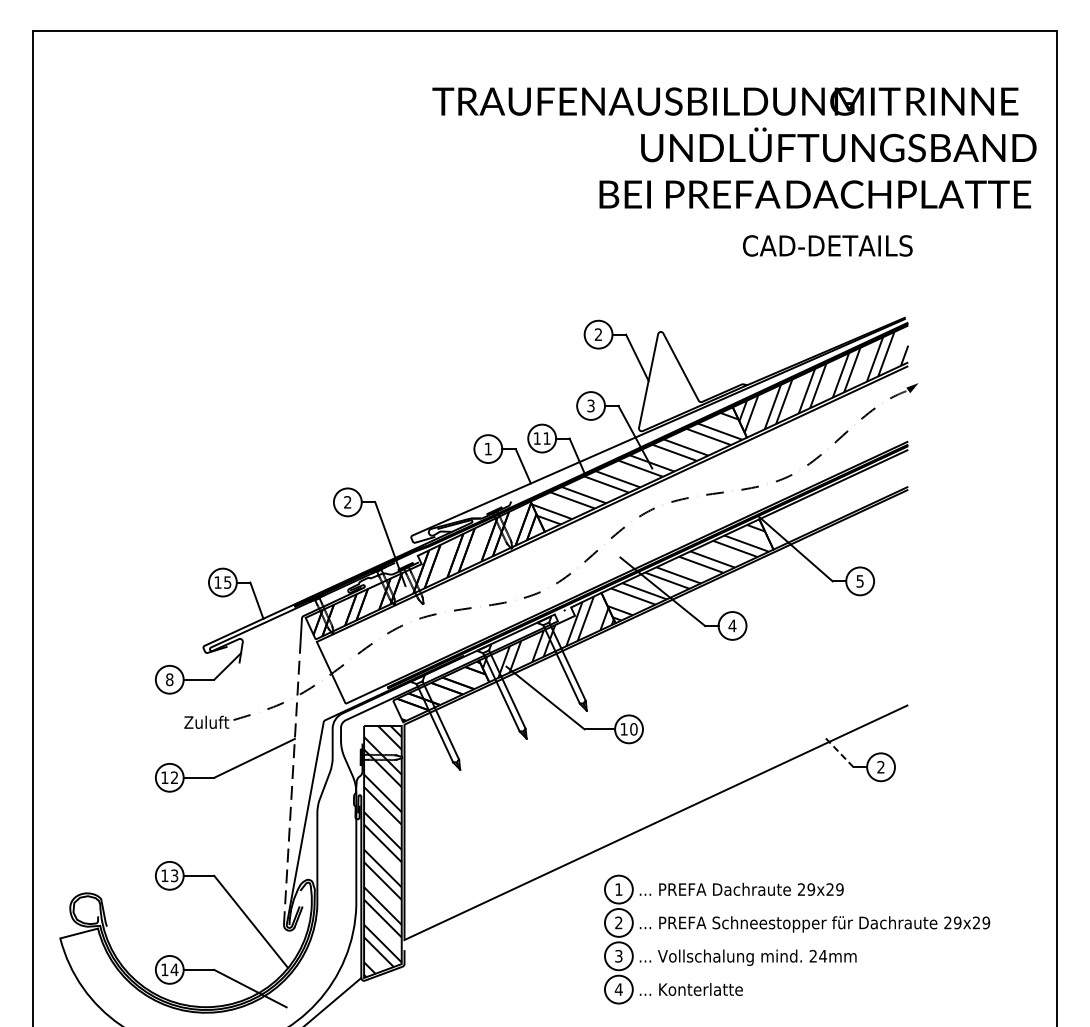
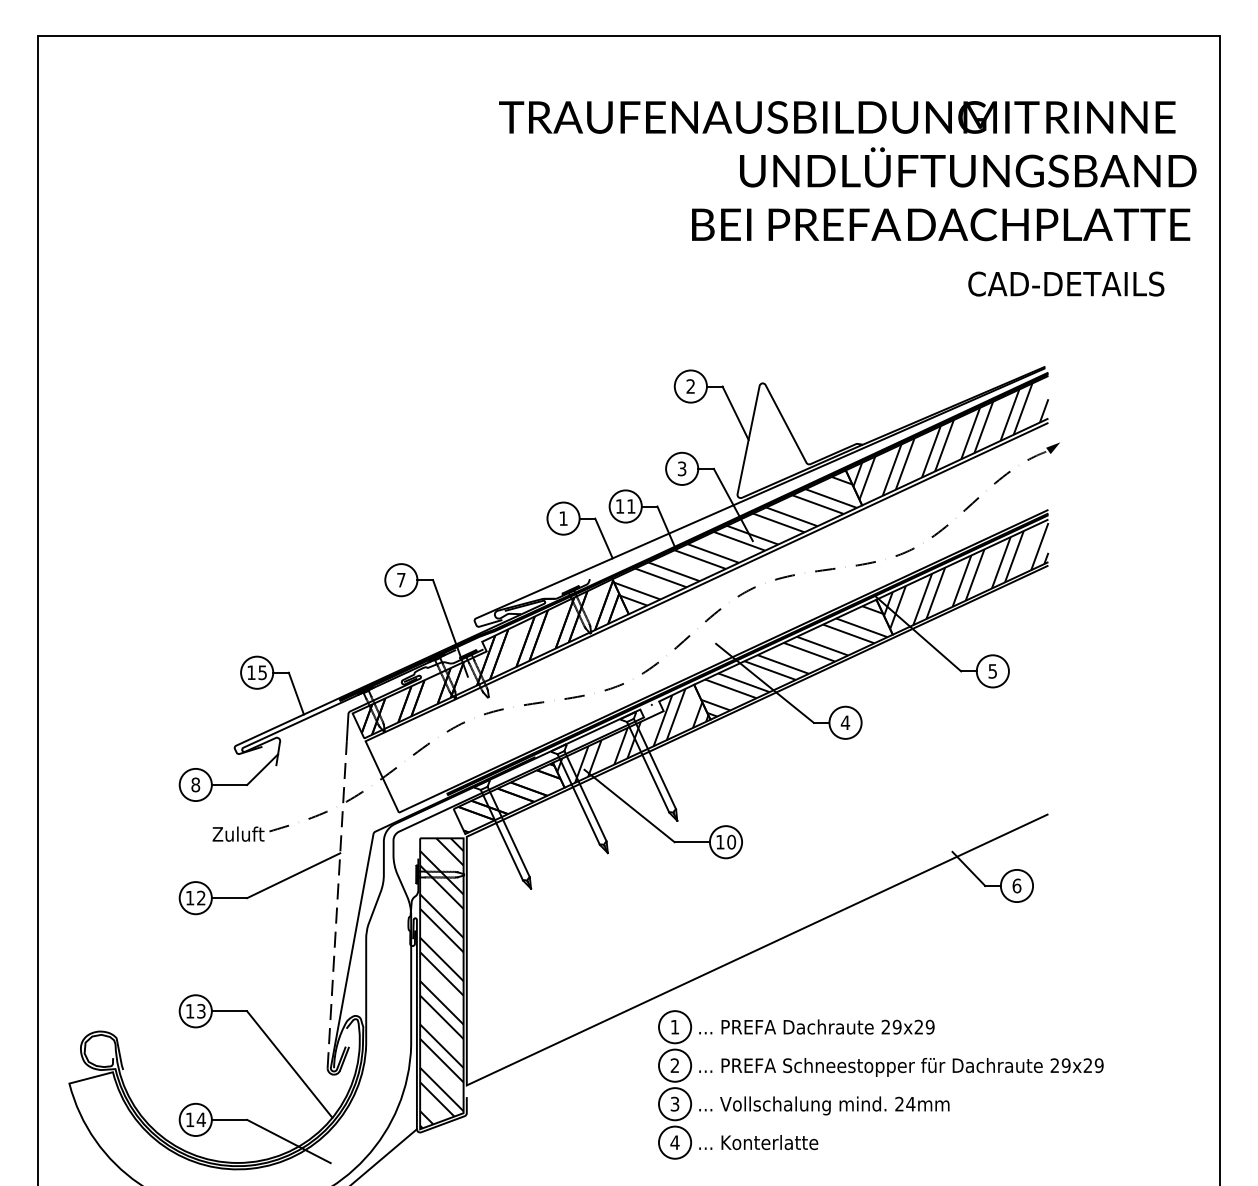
text: (827, 245) -> (1065, 283), moved
hatch: (836, 498) -> (965, 575), added
text: (347, 502) -> (400, 580), 2 -> 7
line: (839, 752) -> (969, 868), dashed -> solid
text: (880, 766) -> (1016, 885), 2 -> 6
part: (794, 932) -> (877, 1076), moved

